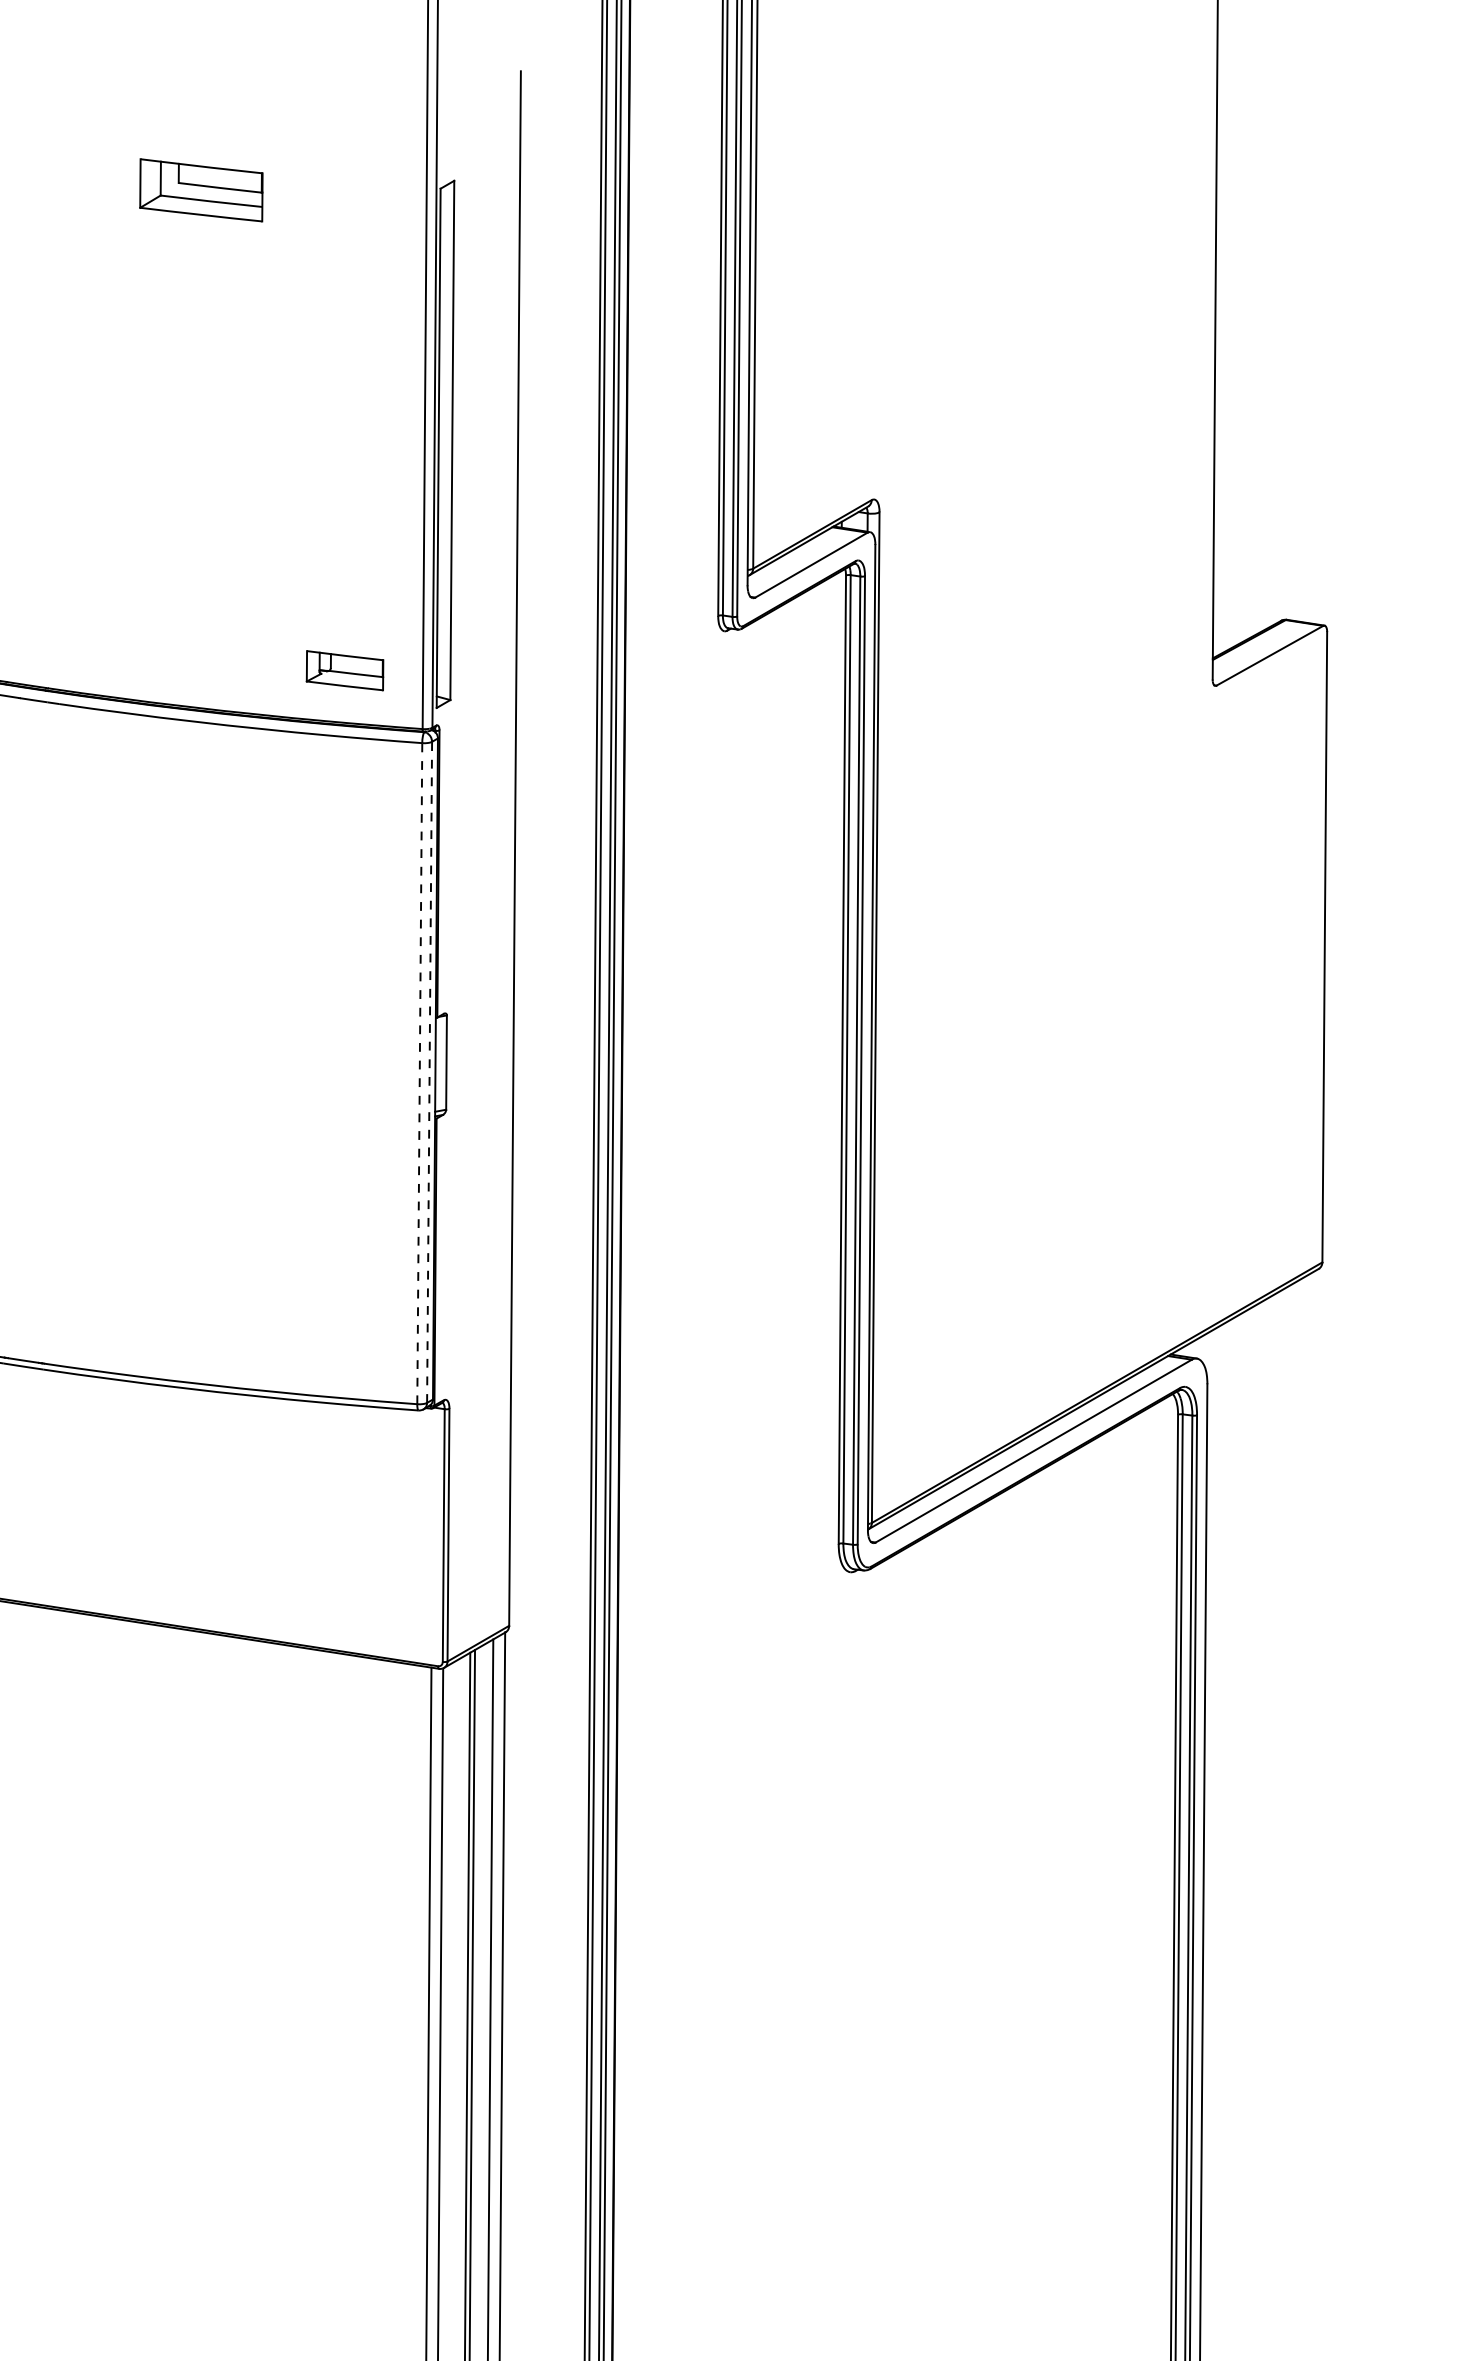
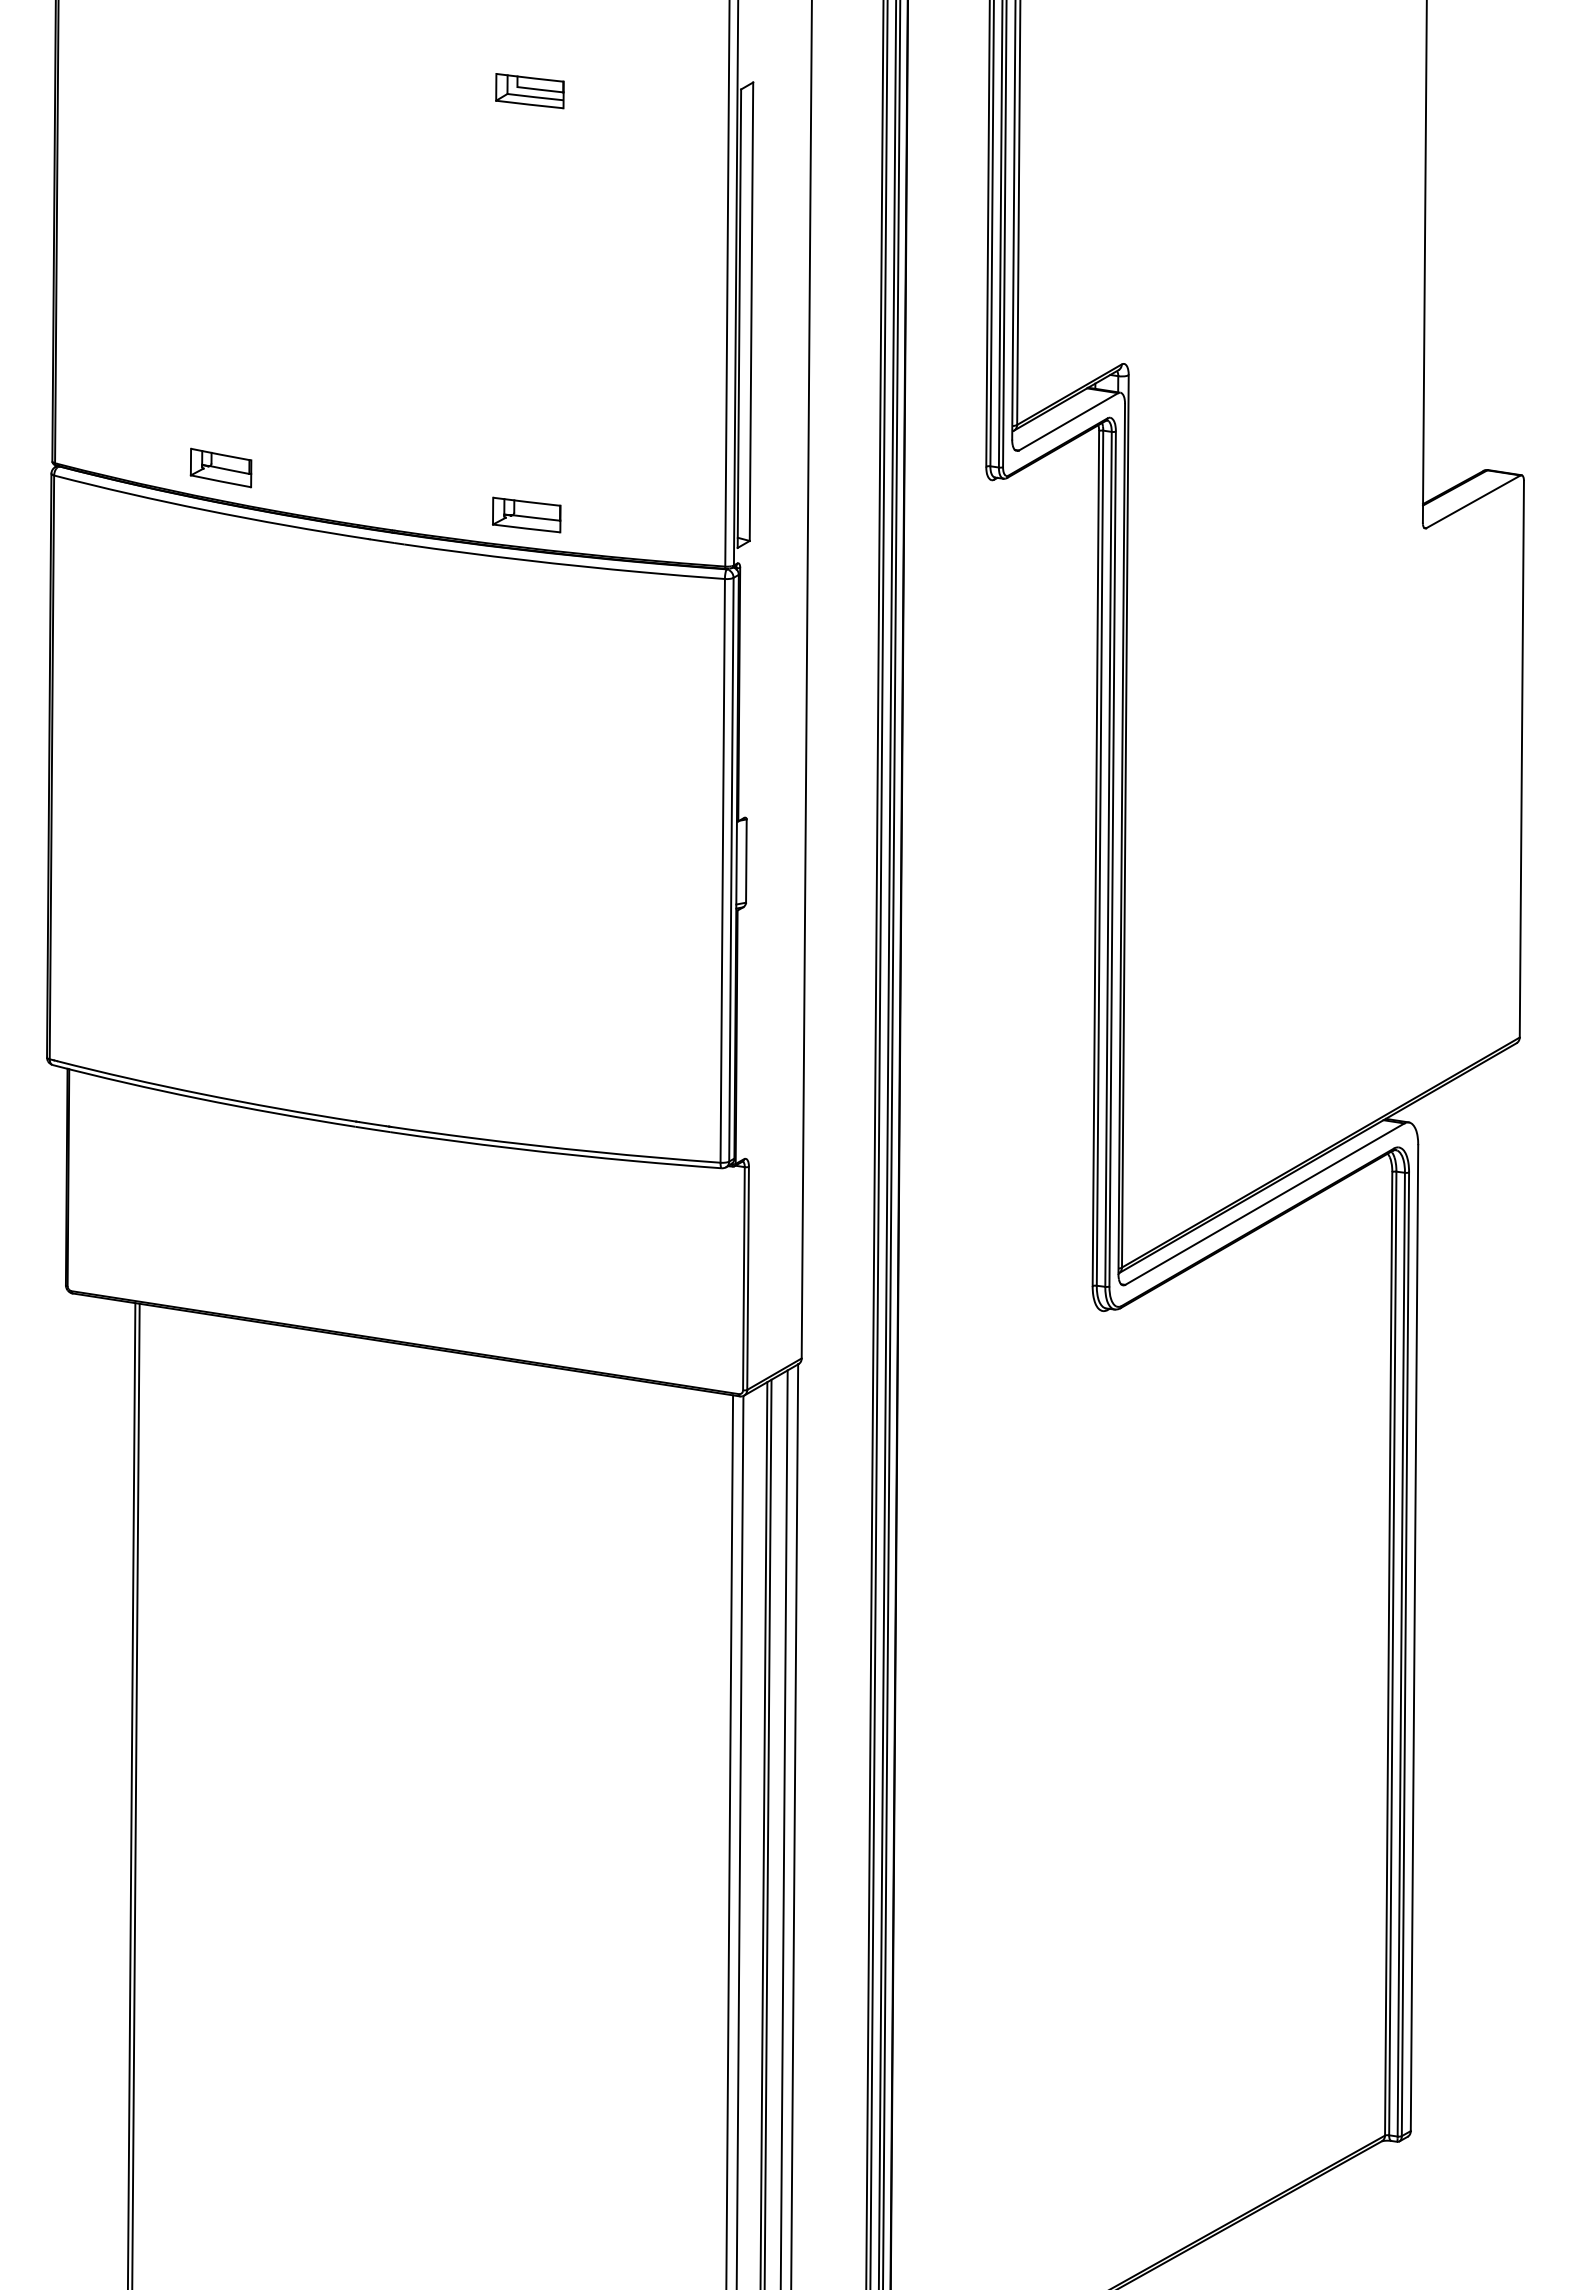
part: (200, 191) -> (529, 91), size x0.62
part: (344, 670) -> (526, 514), moved
line: (429, 1072) -> (731, 869), dashed -> solid
line: (419, 1073) -> (722, 870), dashed -> solid

